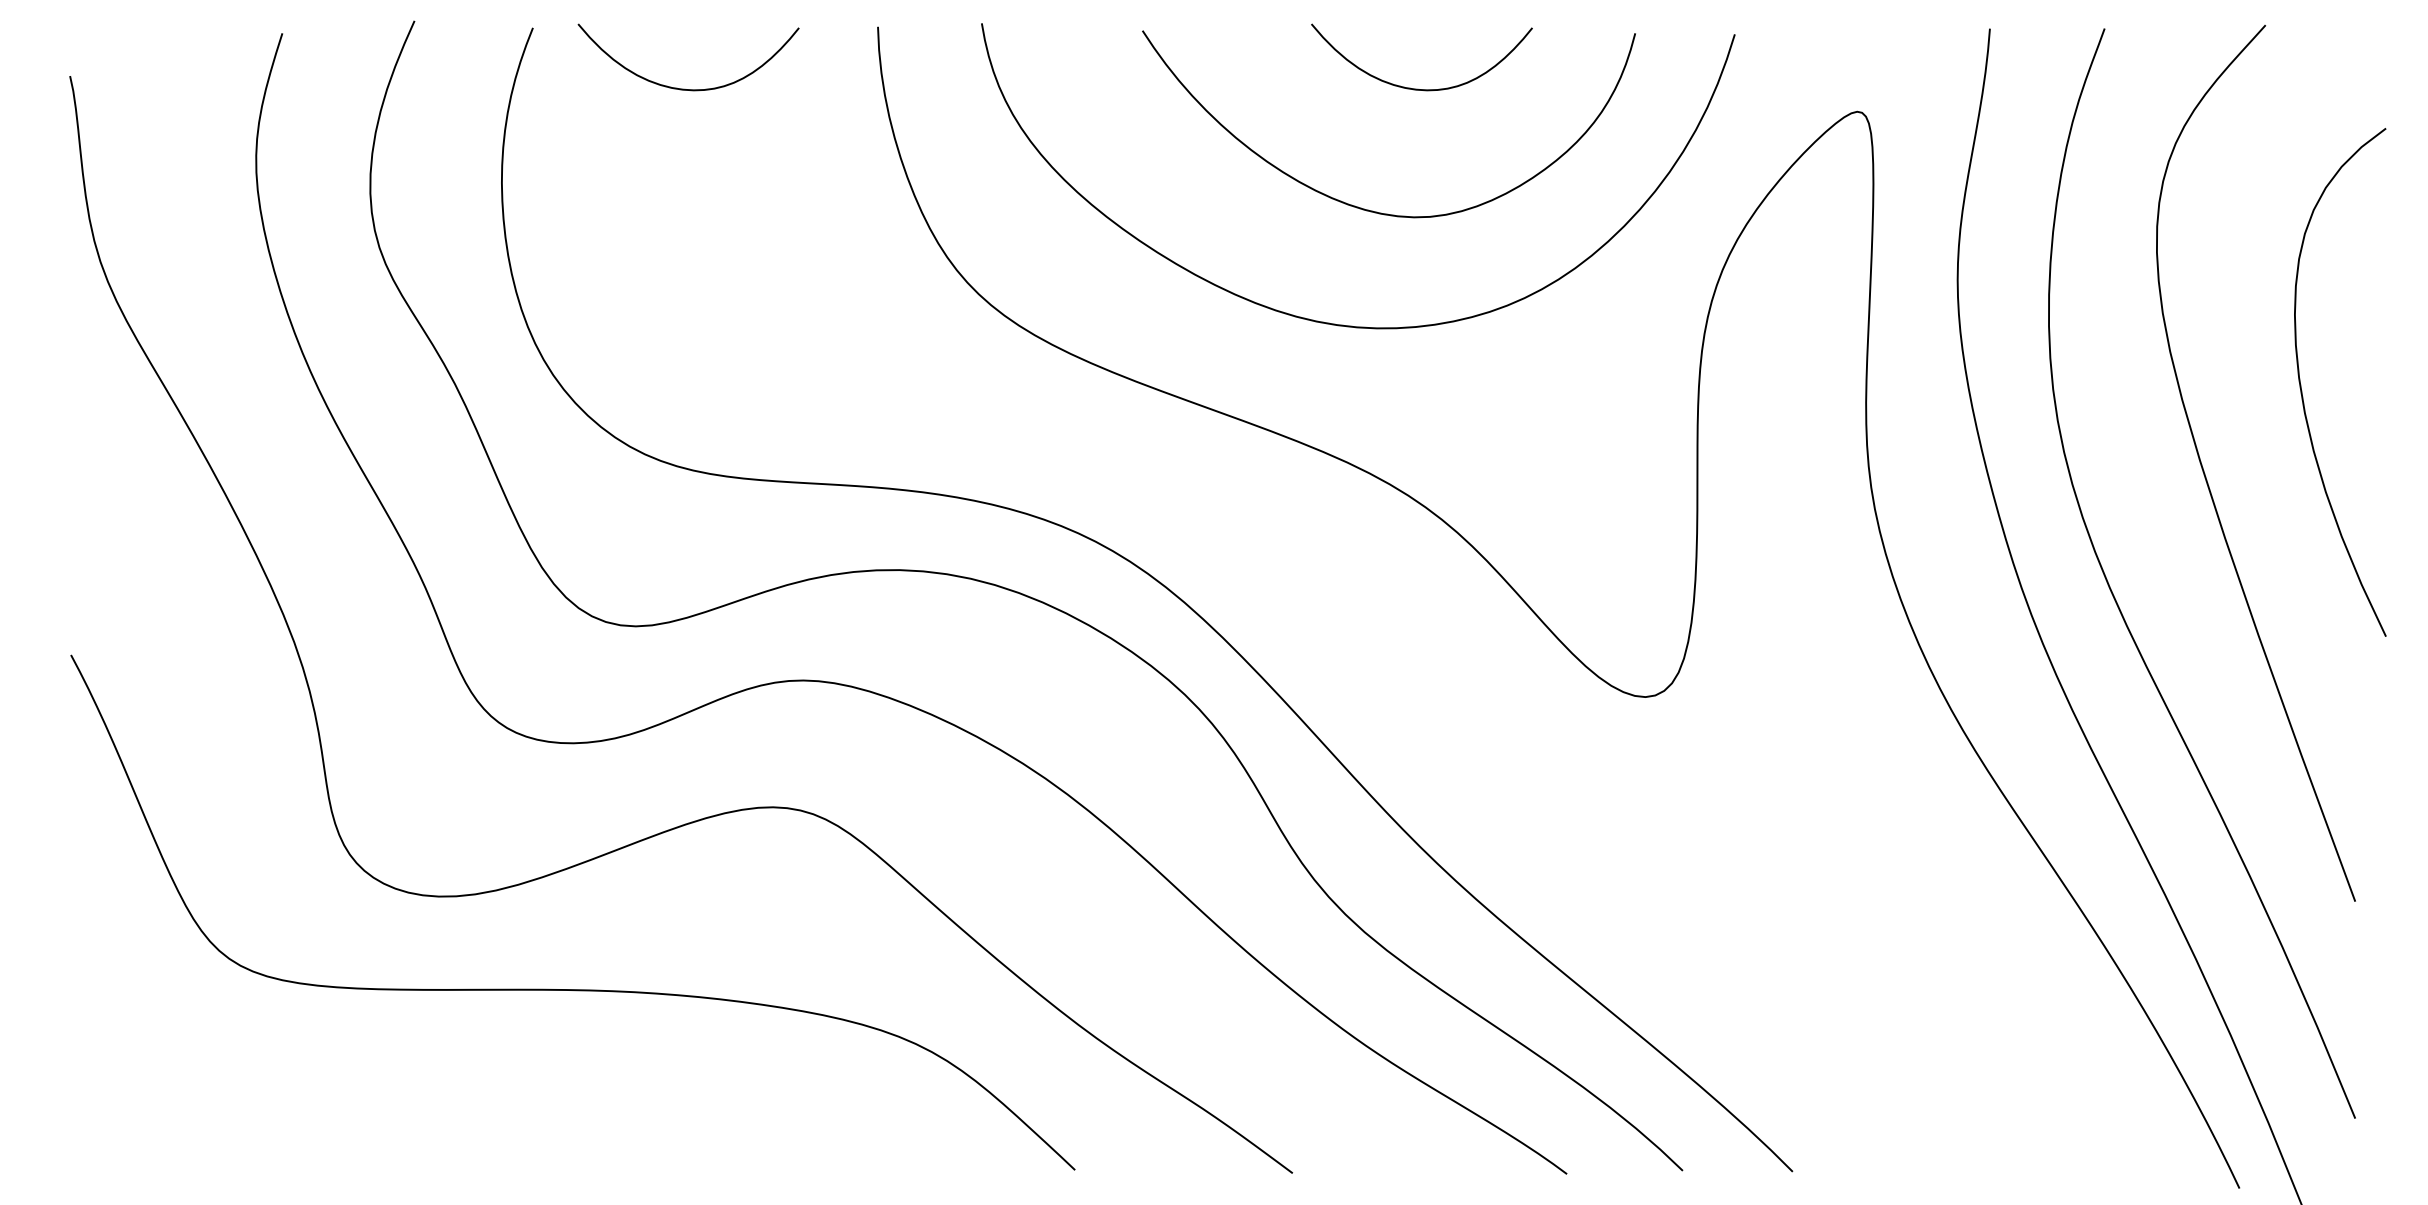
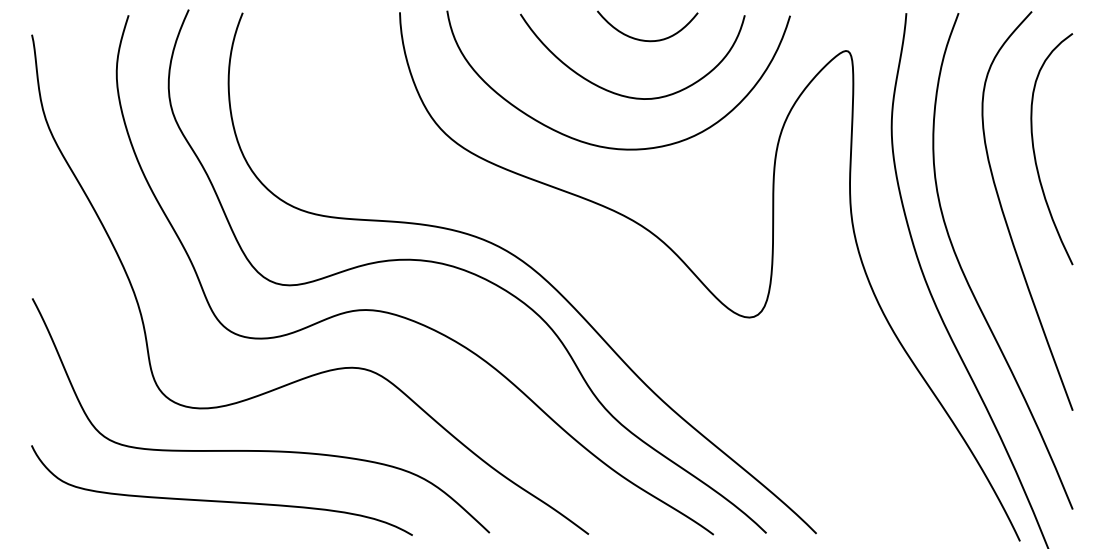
curve: (681, 86) -> (310, 39), removed
curve: (2304, 391) -> (1035, 153), moved
curve: (486, 1098) -> (221, 500), added

